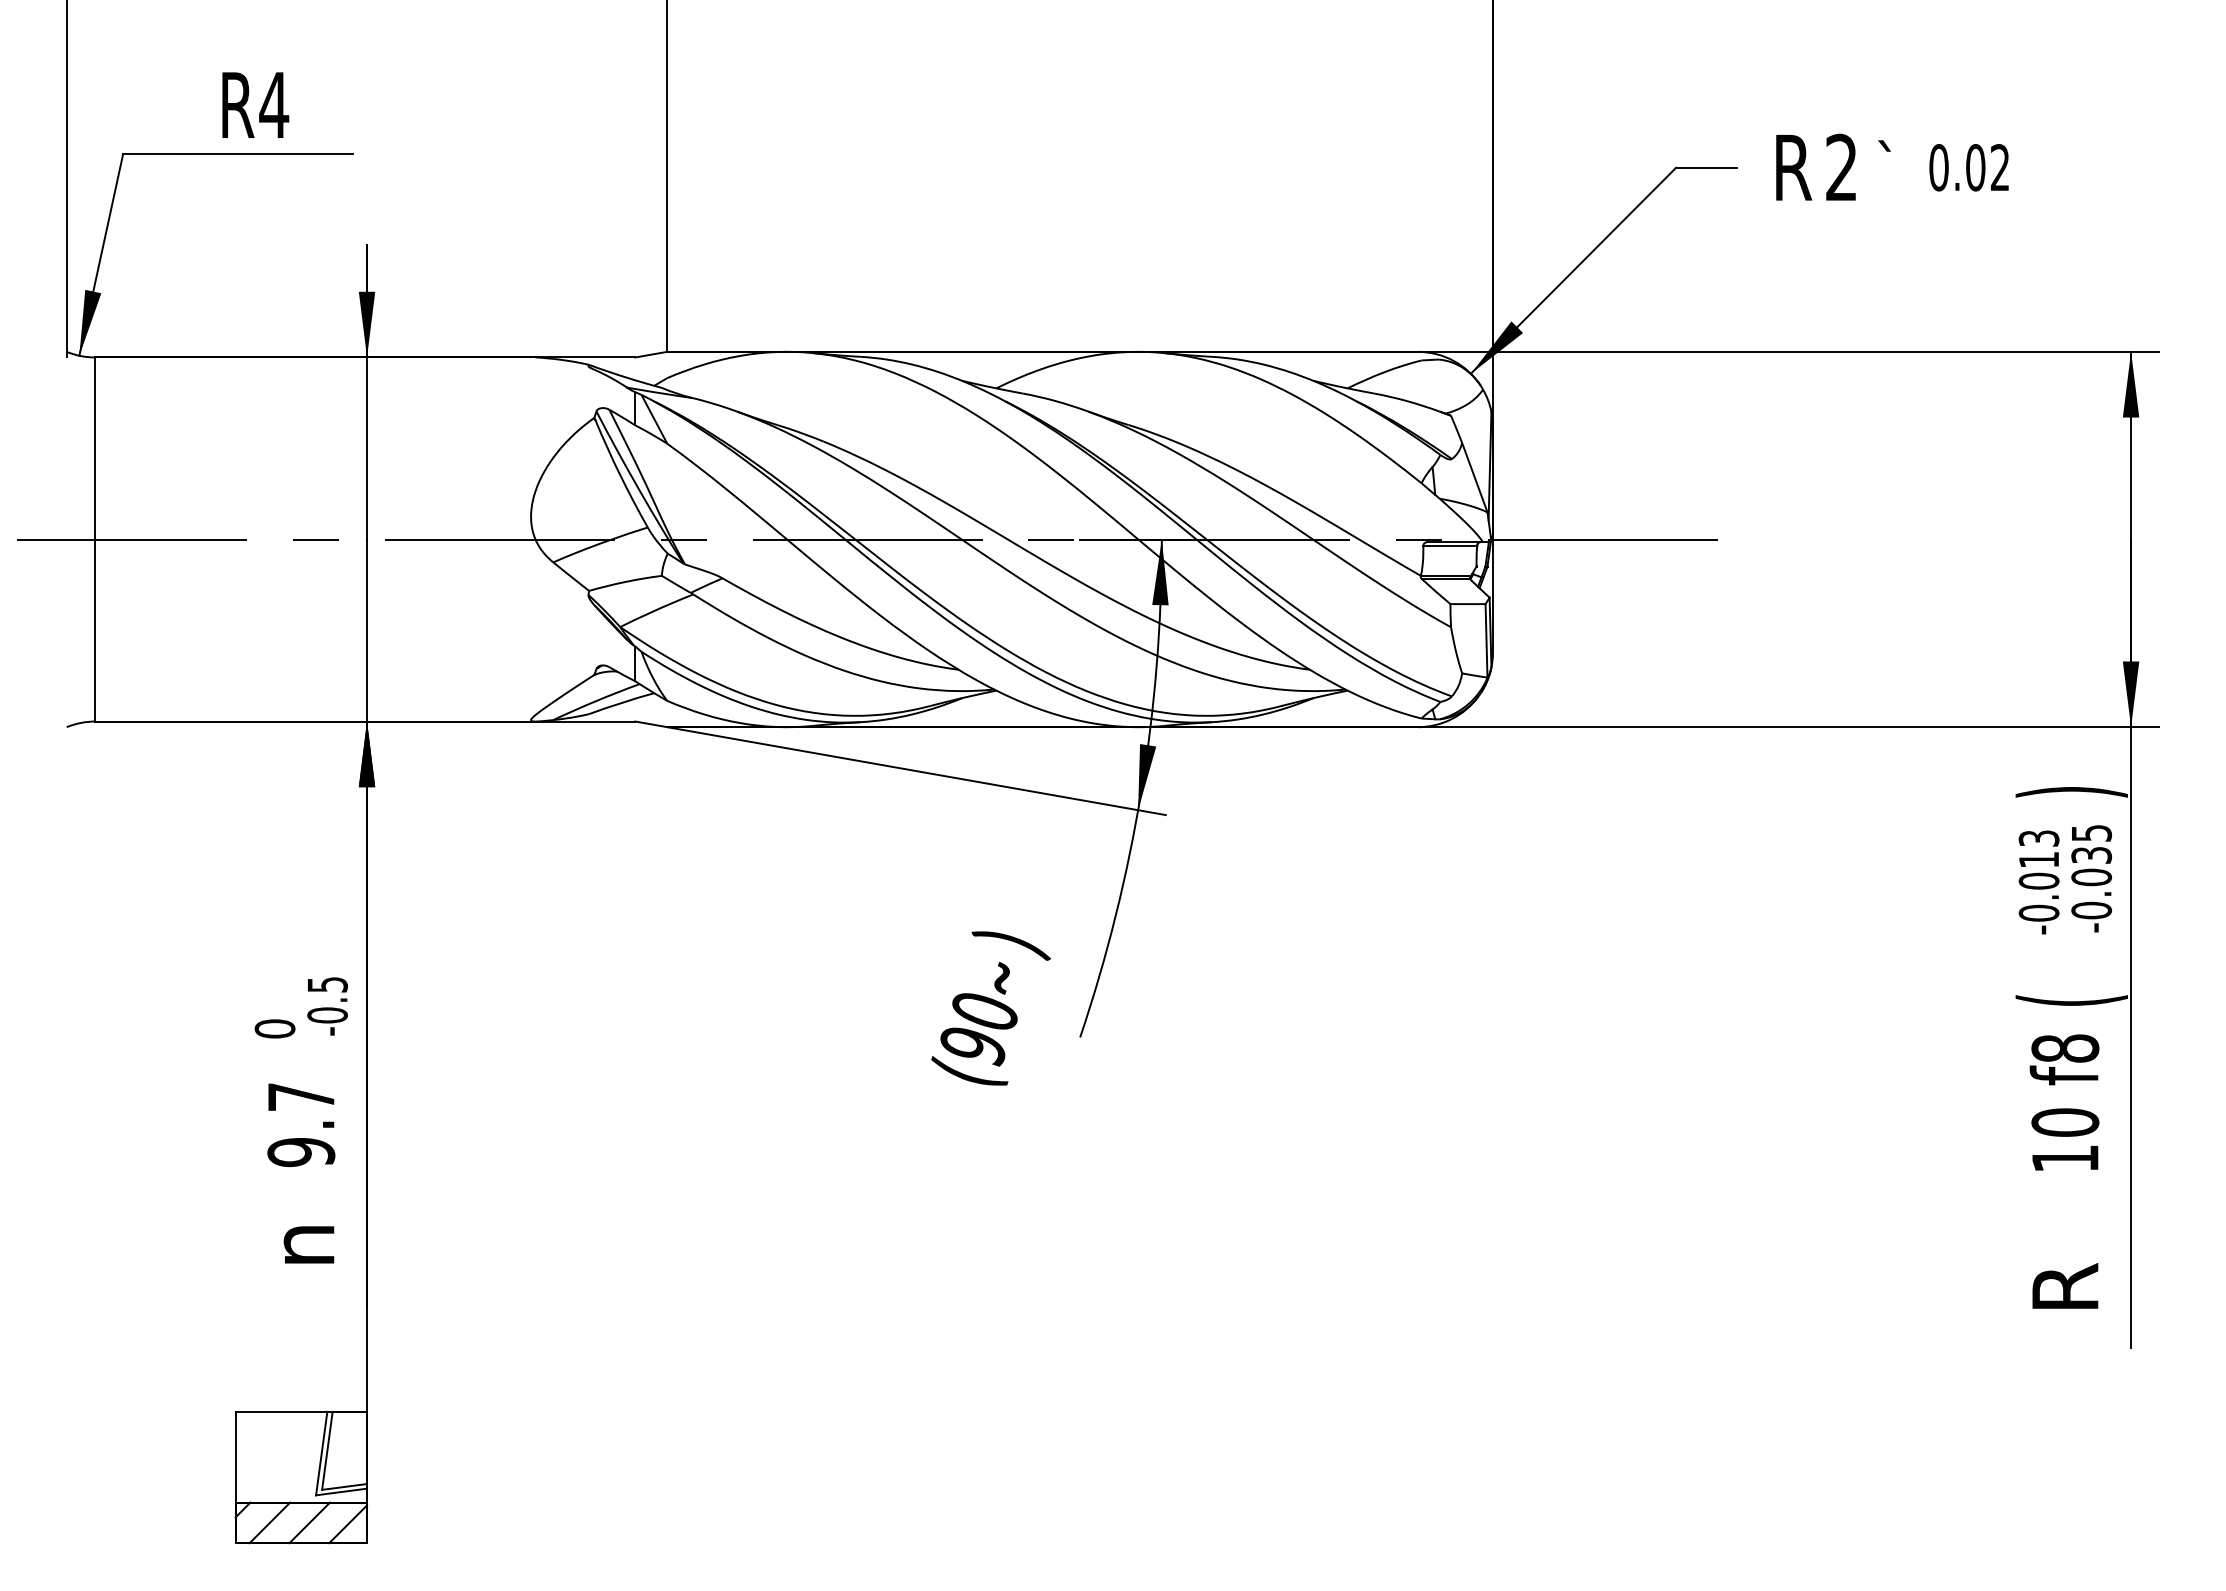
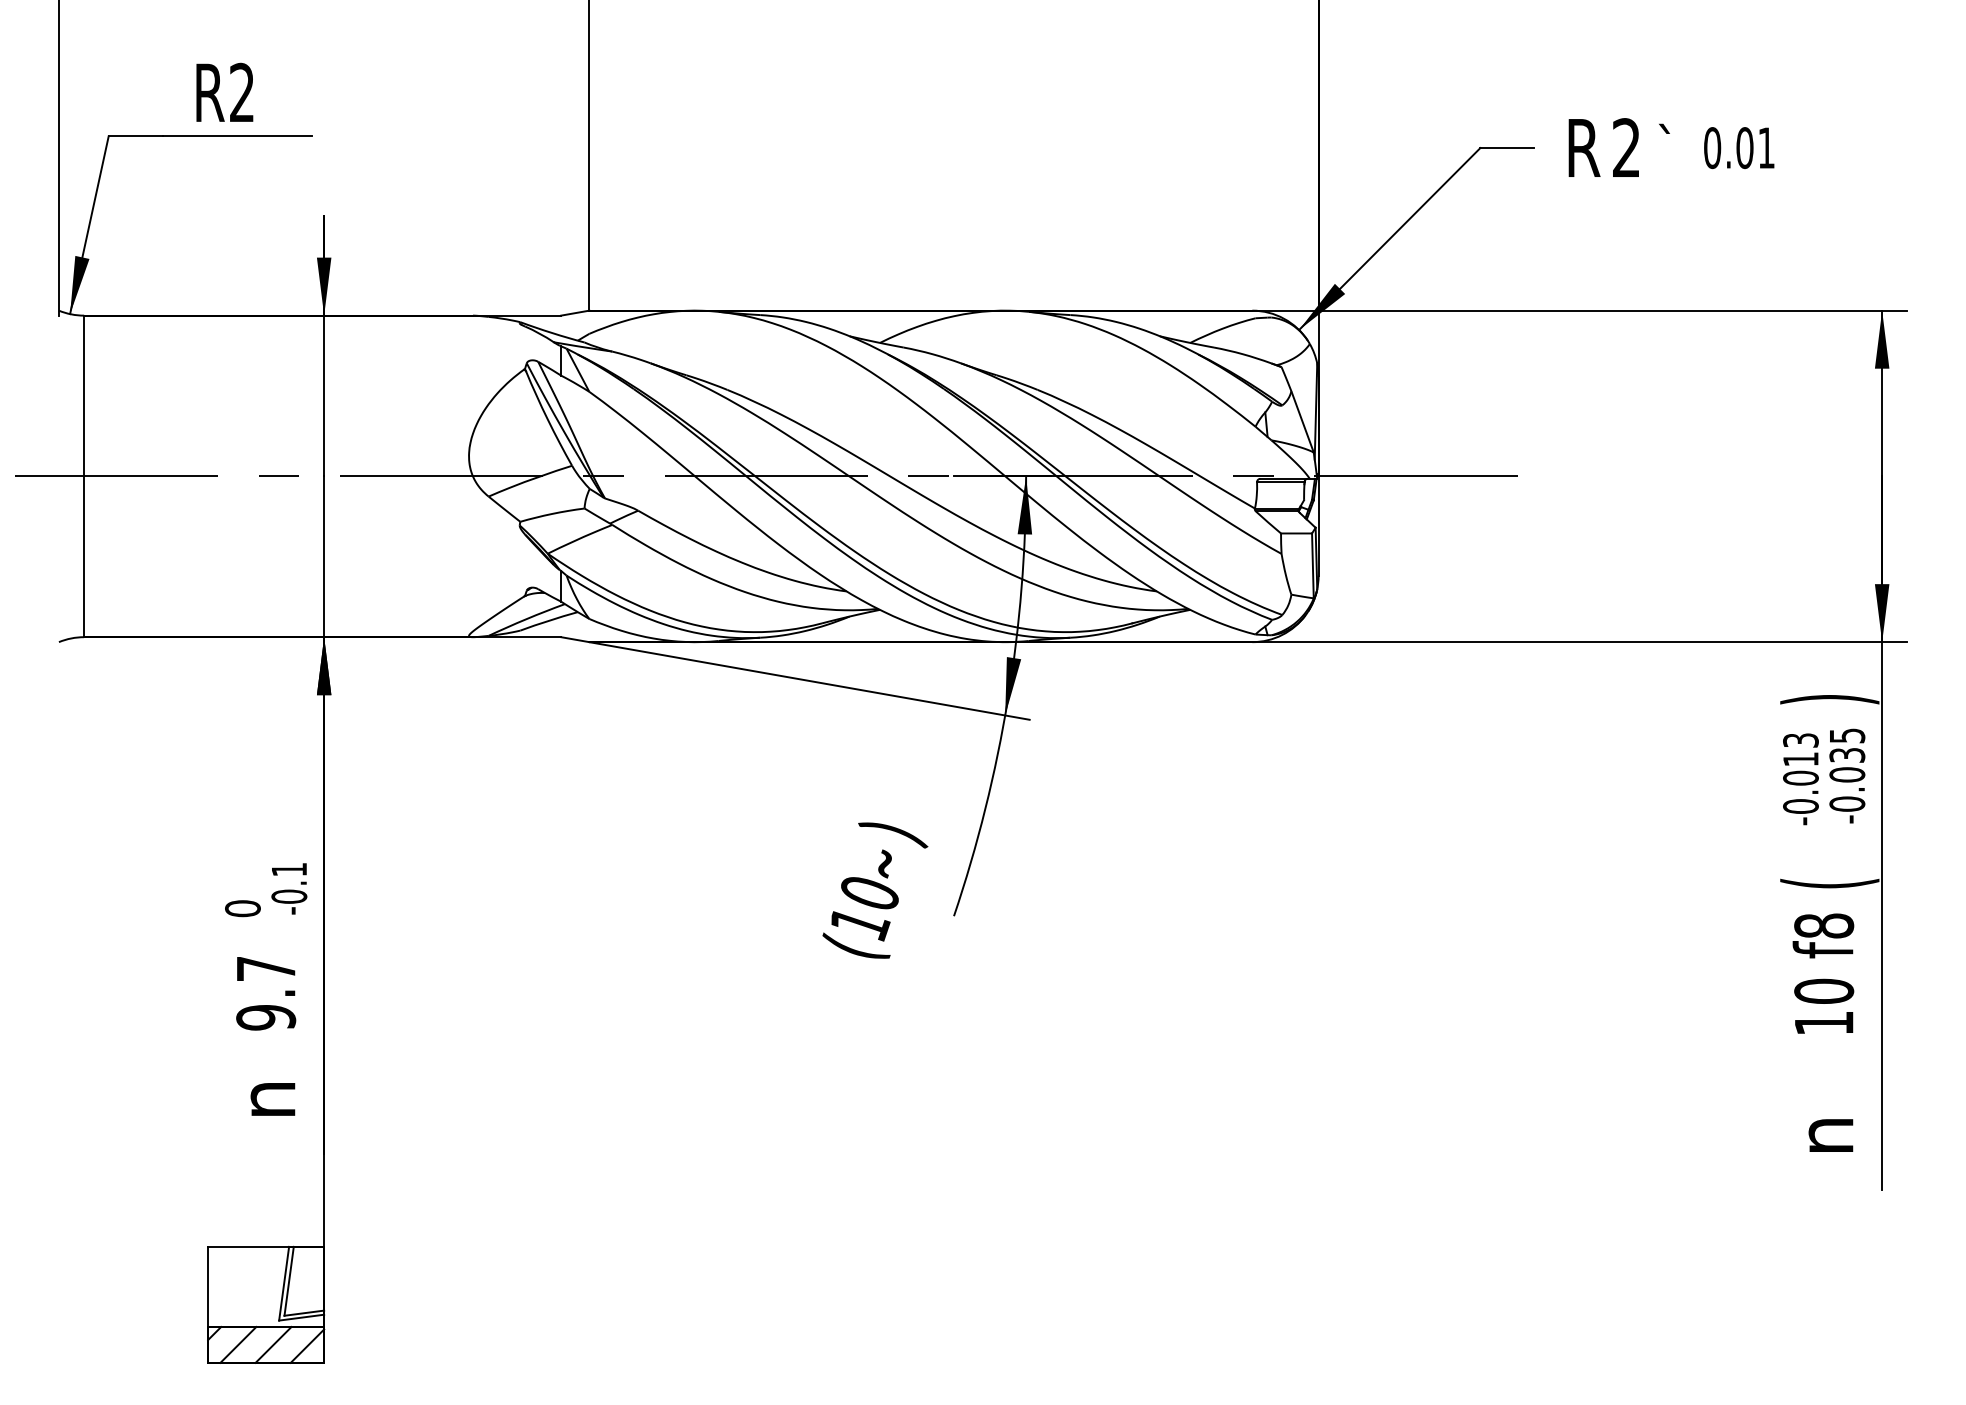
text: (274, 104) -> (242, 92), R4 -> R2
text: (1999, 167) -> (1765, 147), 0.02 -> 0.01
text: (327, 984) -> (289, 869), -0.5 -> -0.1
text: (974, 1046) -> (860, 924), (90 -> (10
text: (2065, 1285) -> (1824, 1135), R -> n

